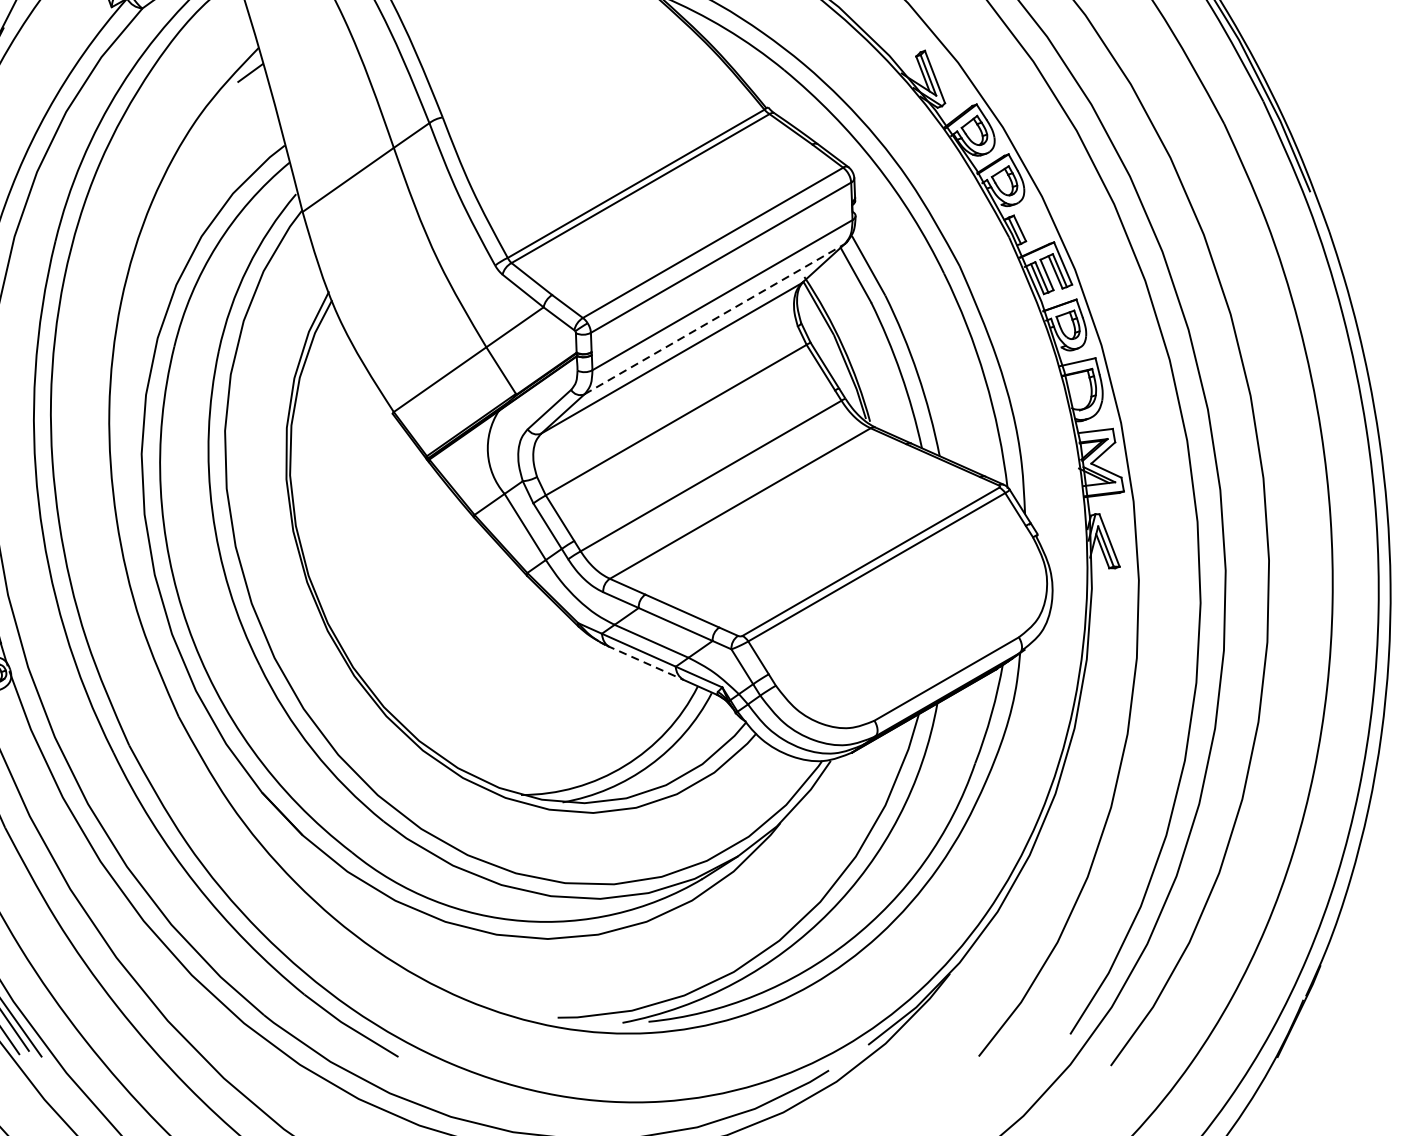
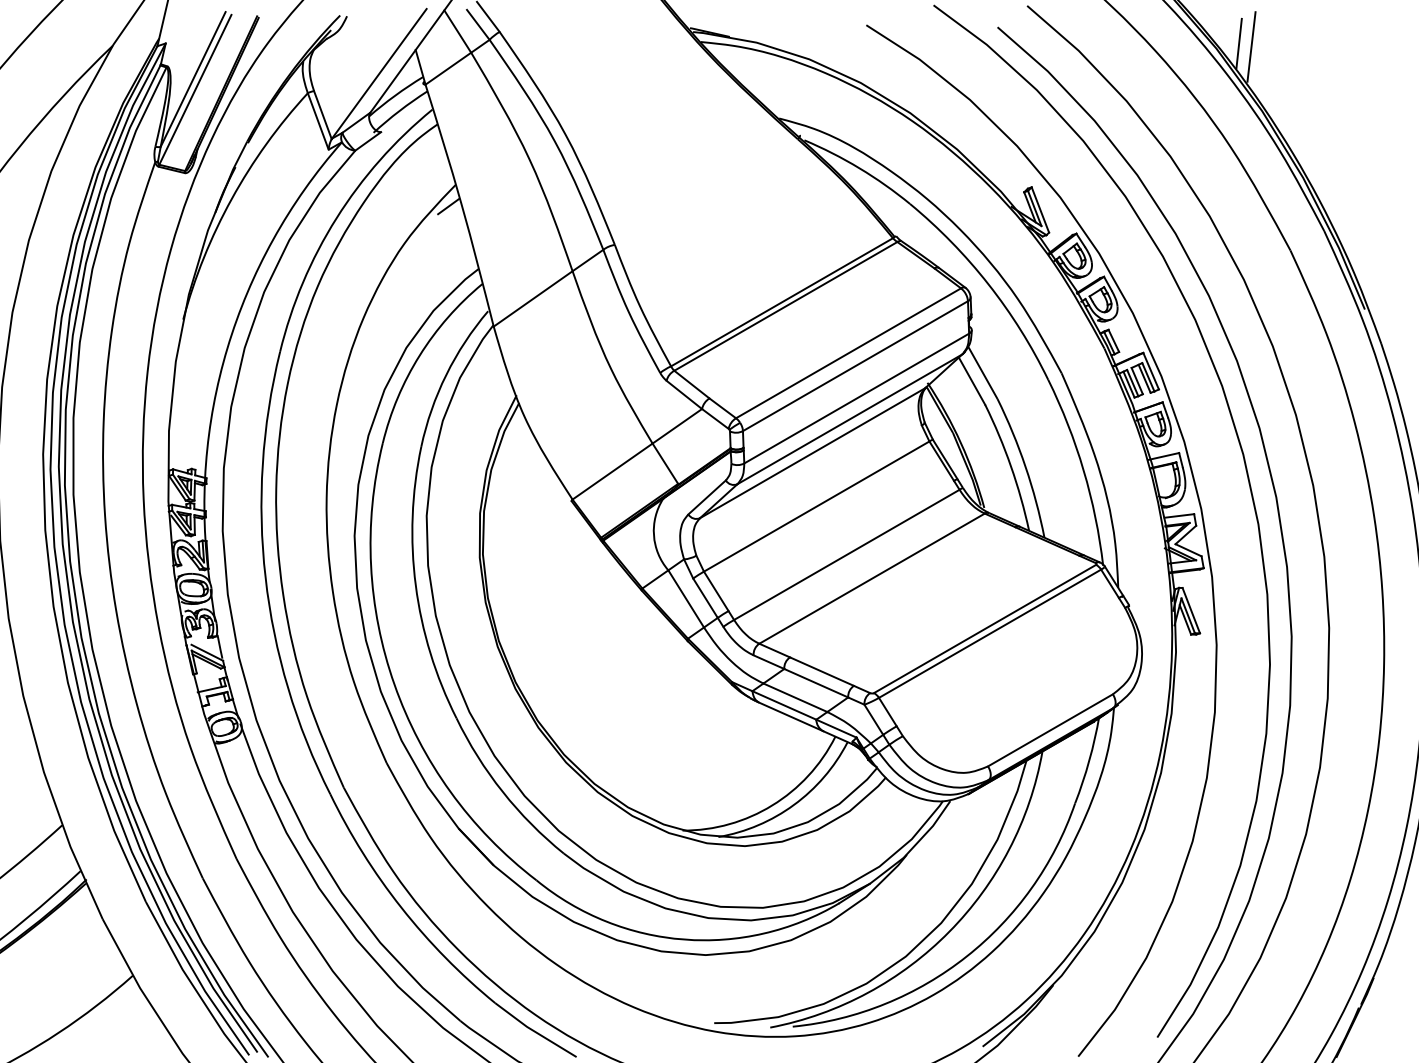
line: (714, 319) -> (849, 419), dashed -> solid
line: (645, 662) -> (790, 716), dashed -> solid

